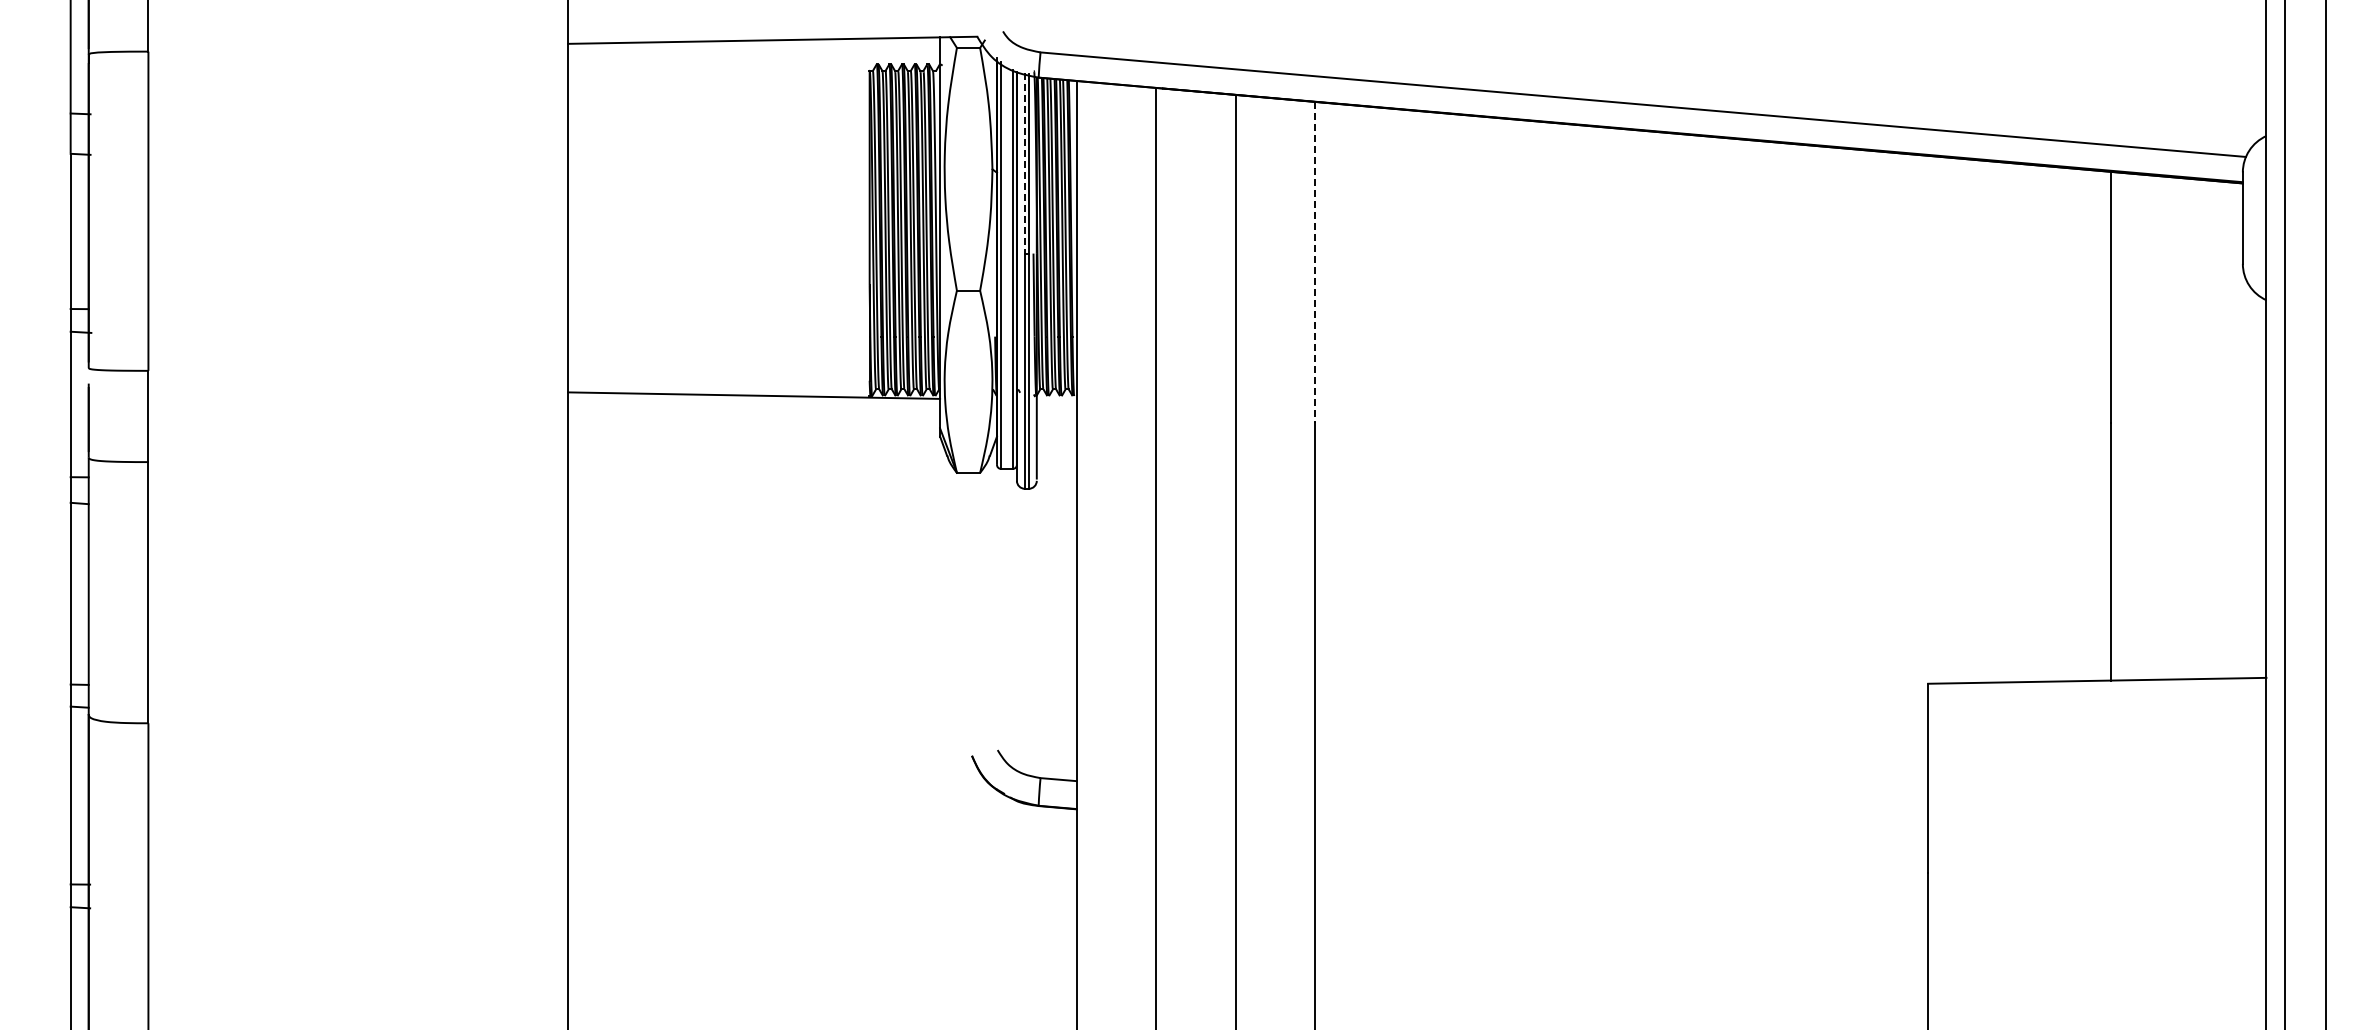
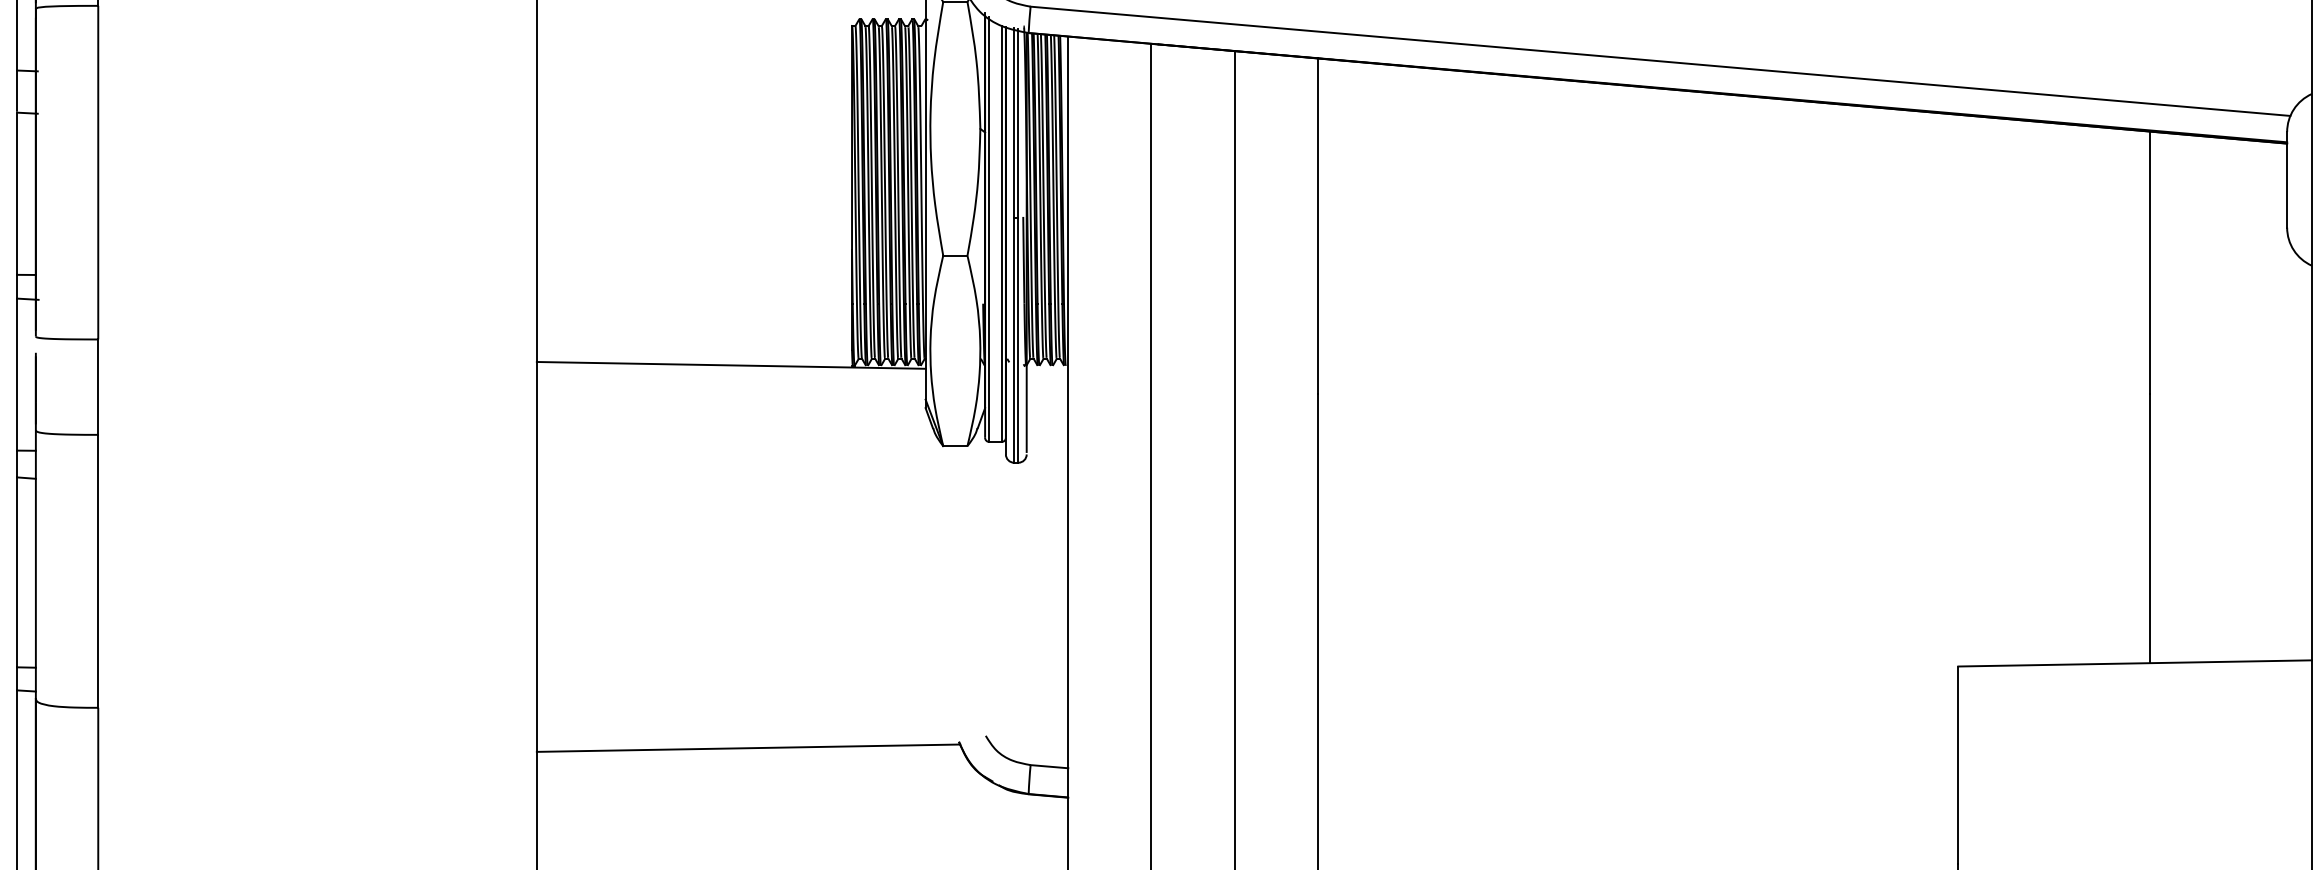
line: (1024, 163) -> (1013, 122), dashed -> solid
line: (1315, 262) -> (1317, 226), dashed -> solid
line: (770, 761) -> (748, 747), added

